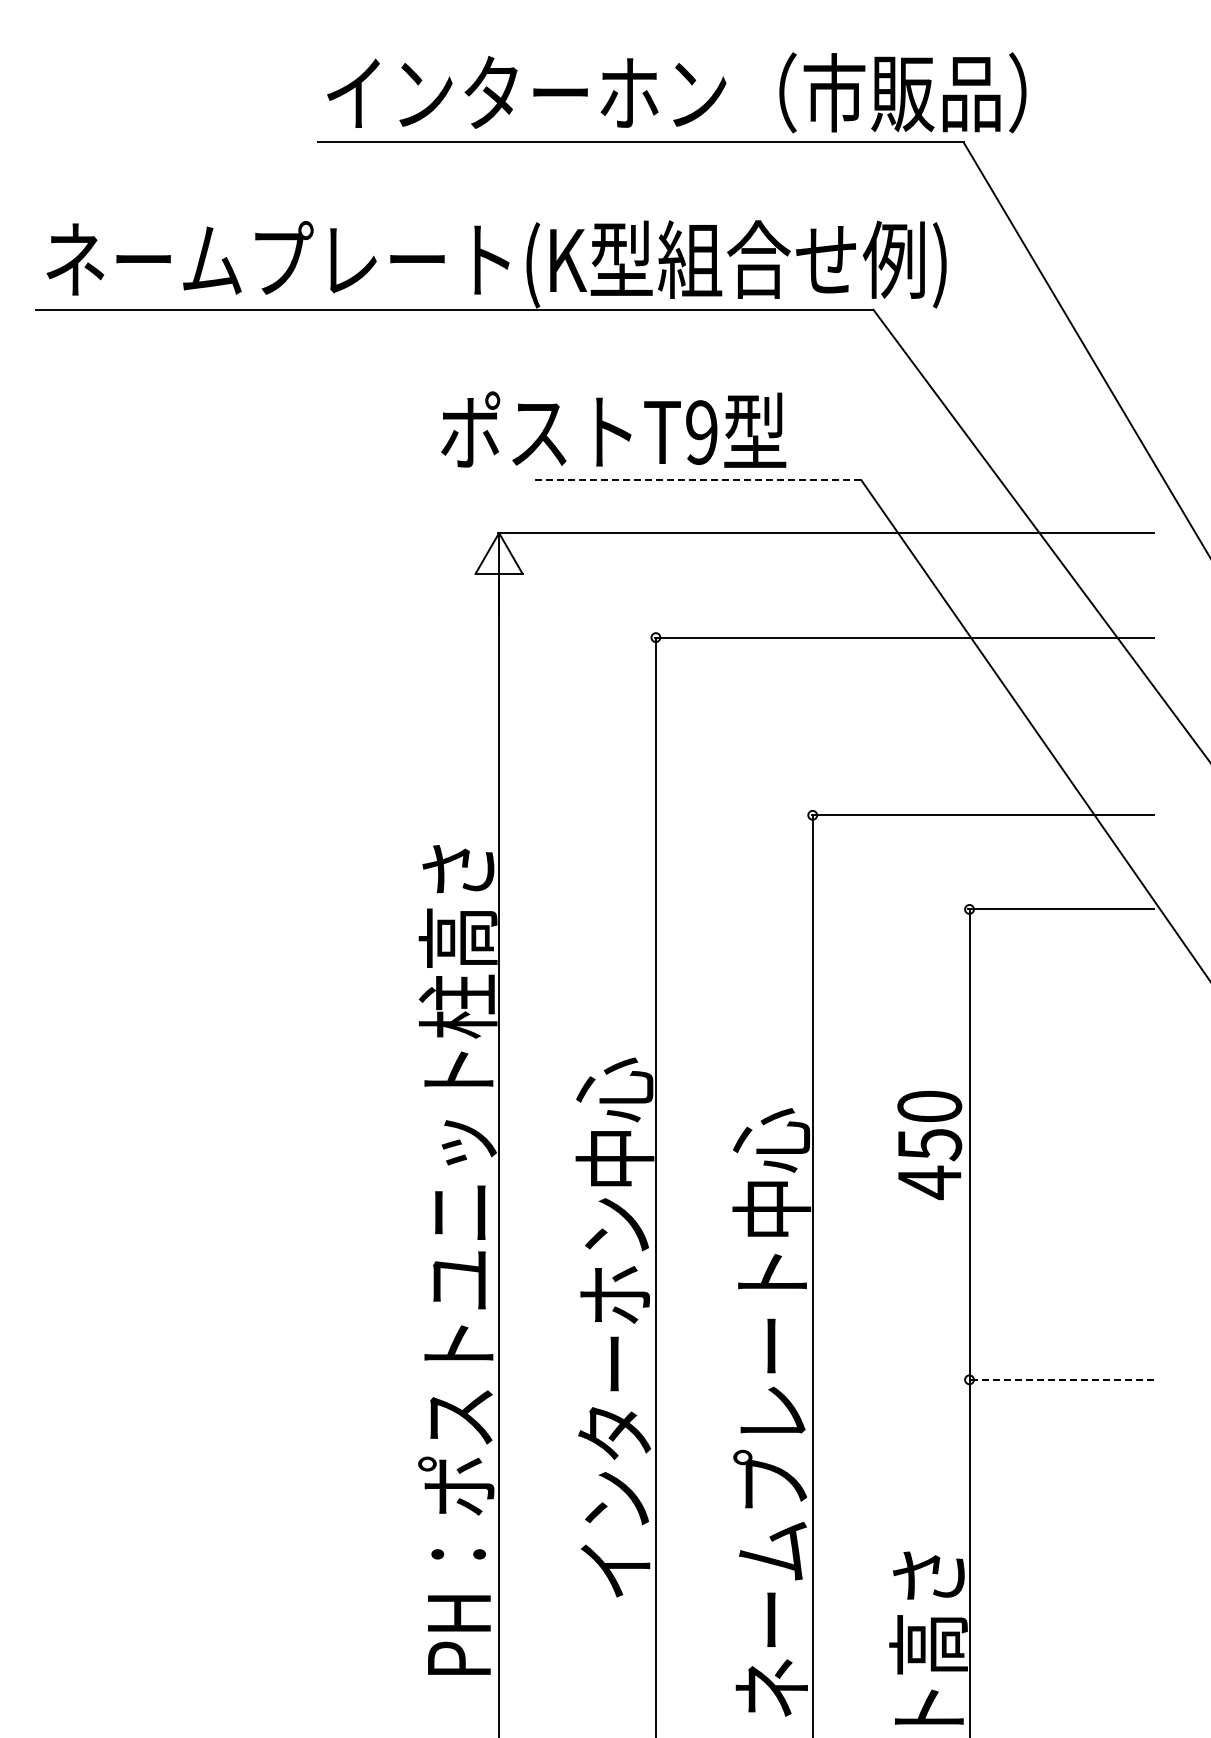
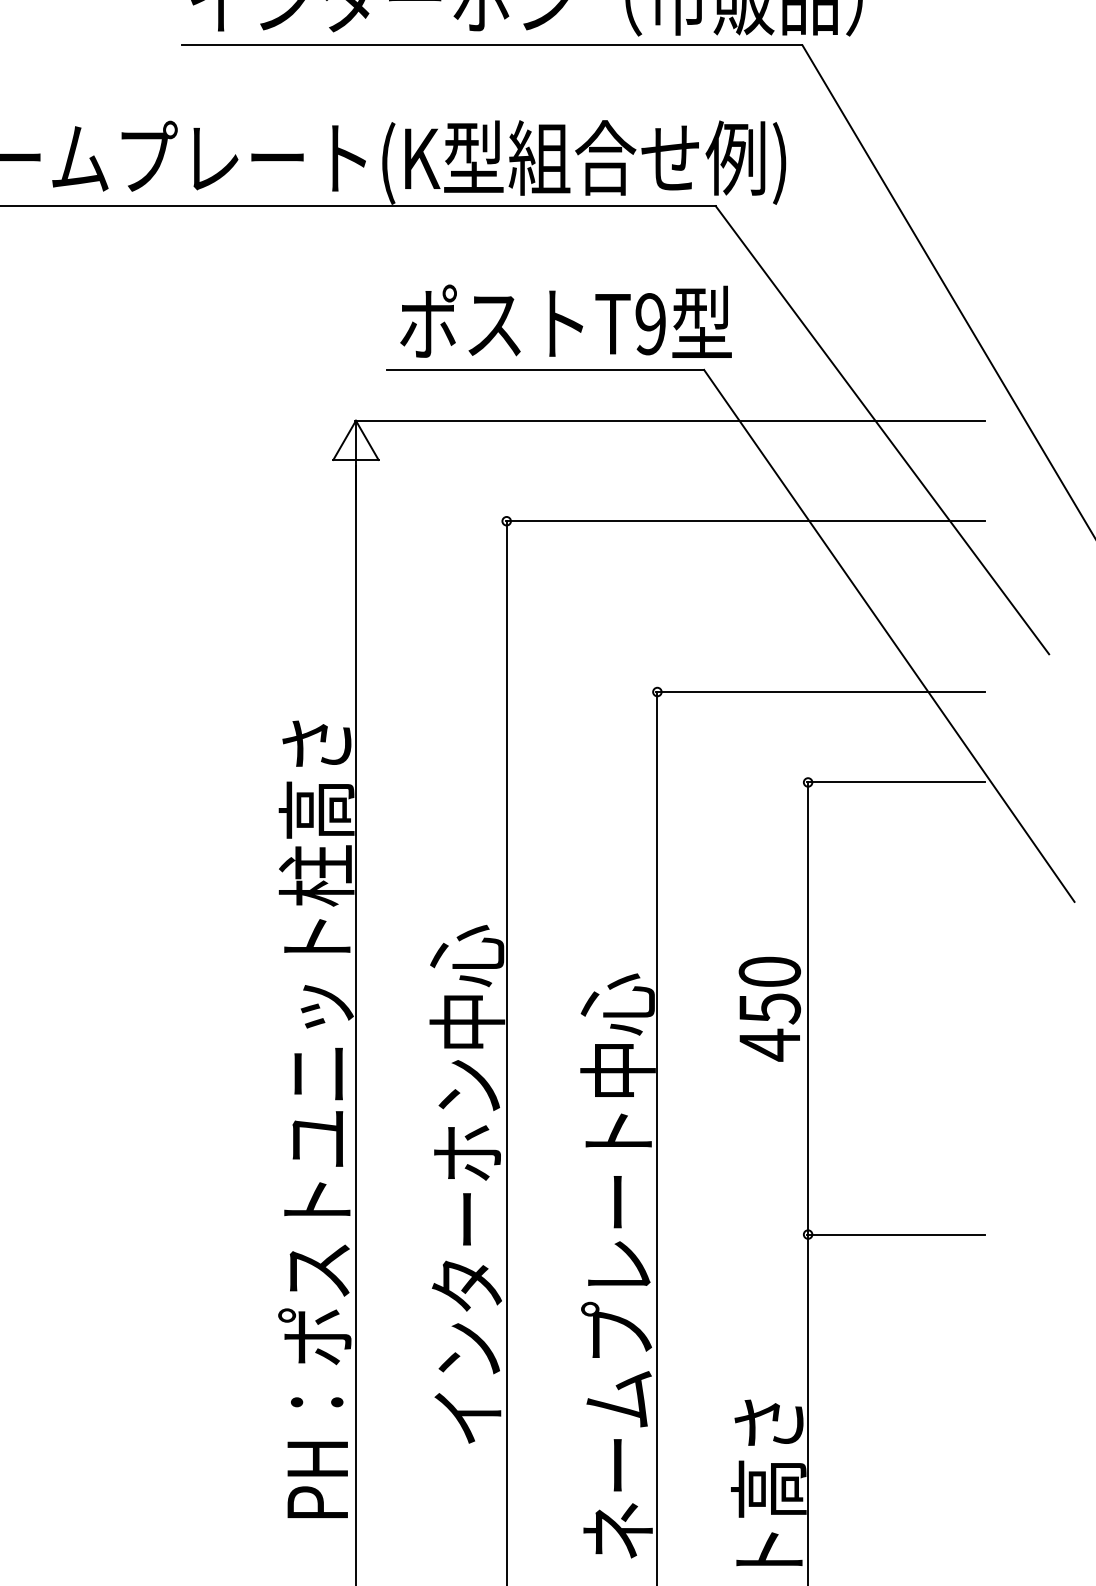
text: (613, 429) -> (565, 321), moved
line: (695, 480) -> (544, 370), dashed -> solid
line: (1061, 1379) -> (896, 1234), dashed -> solid

